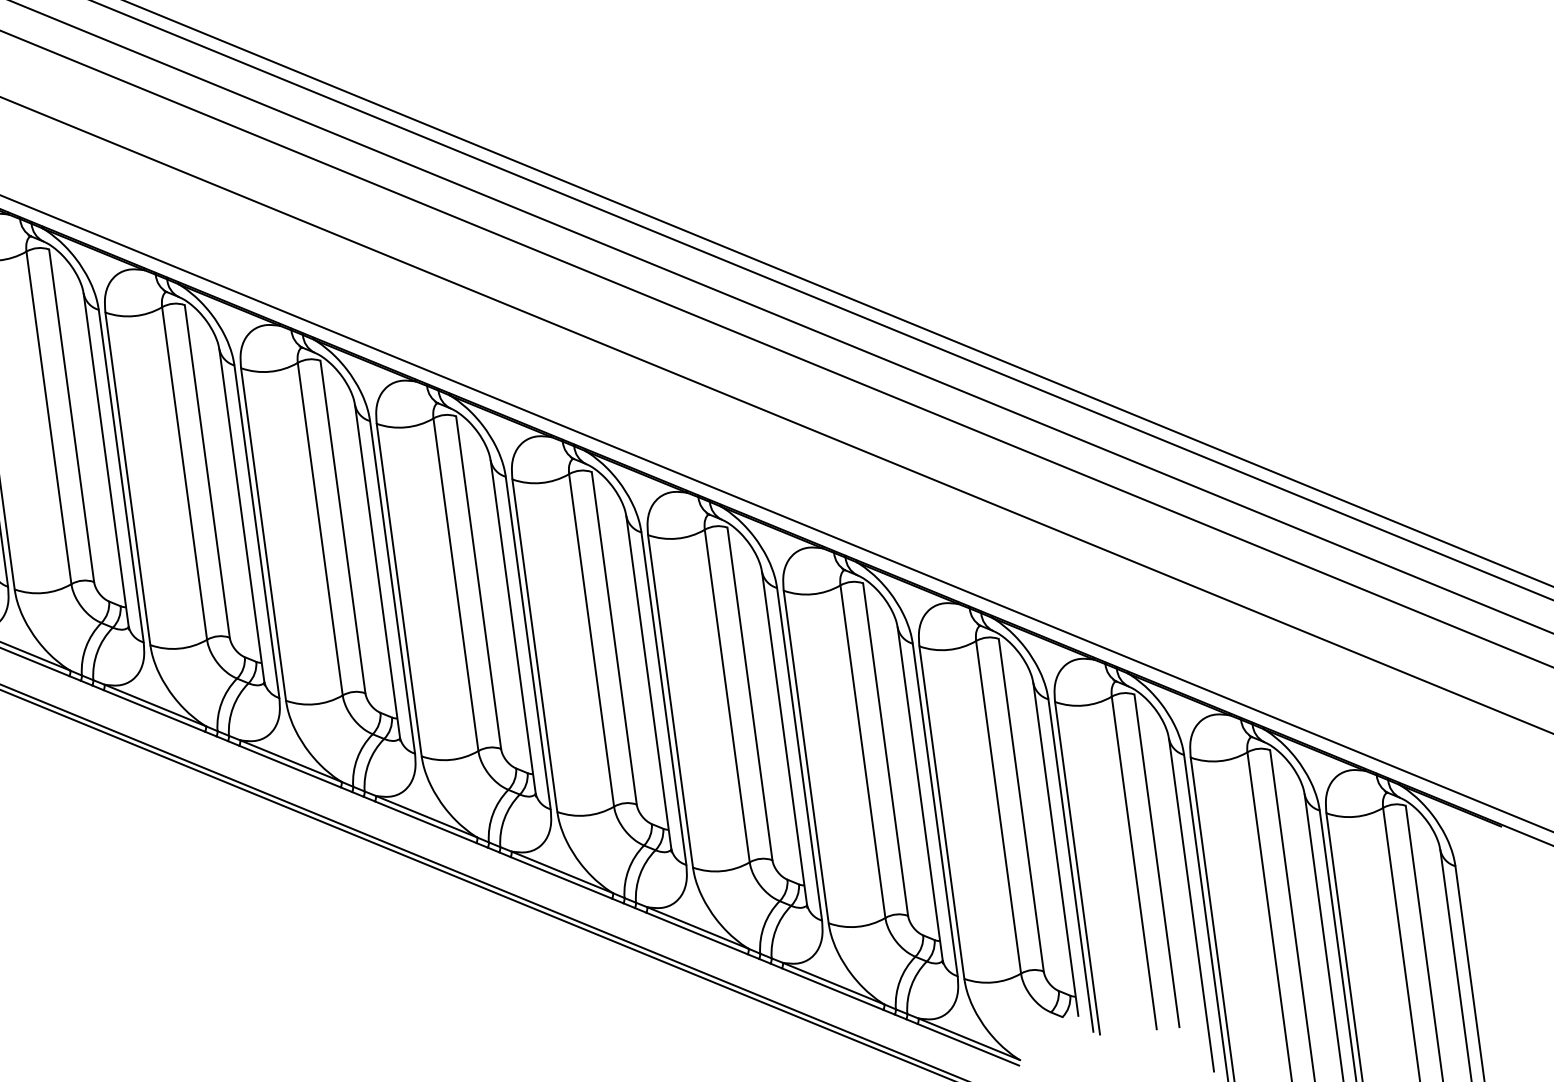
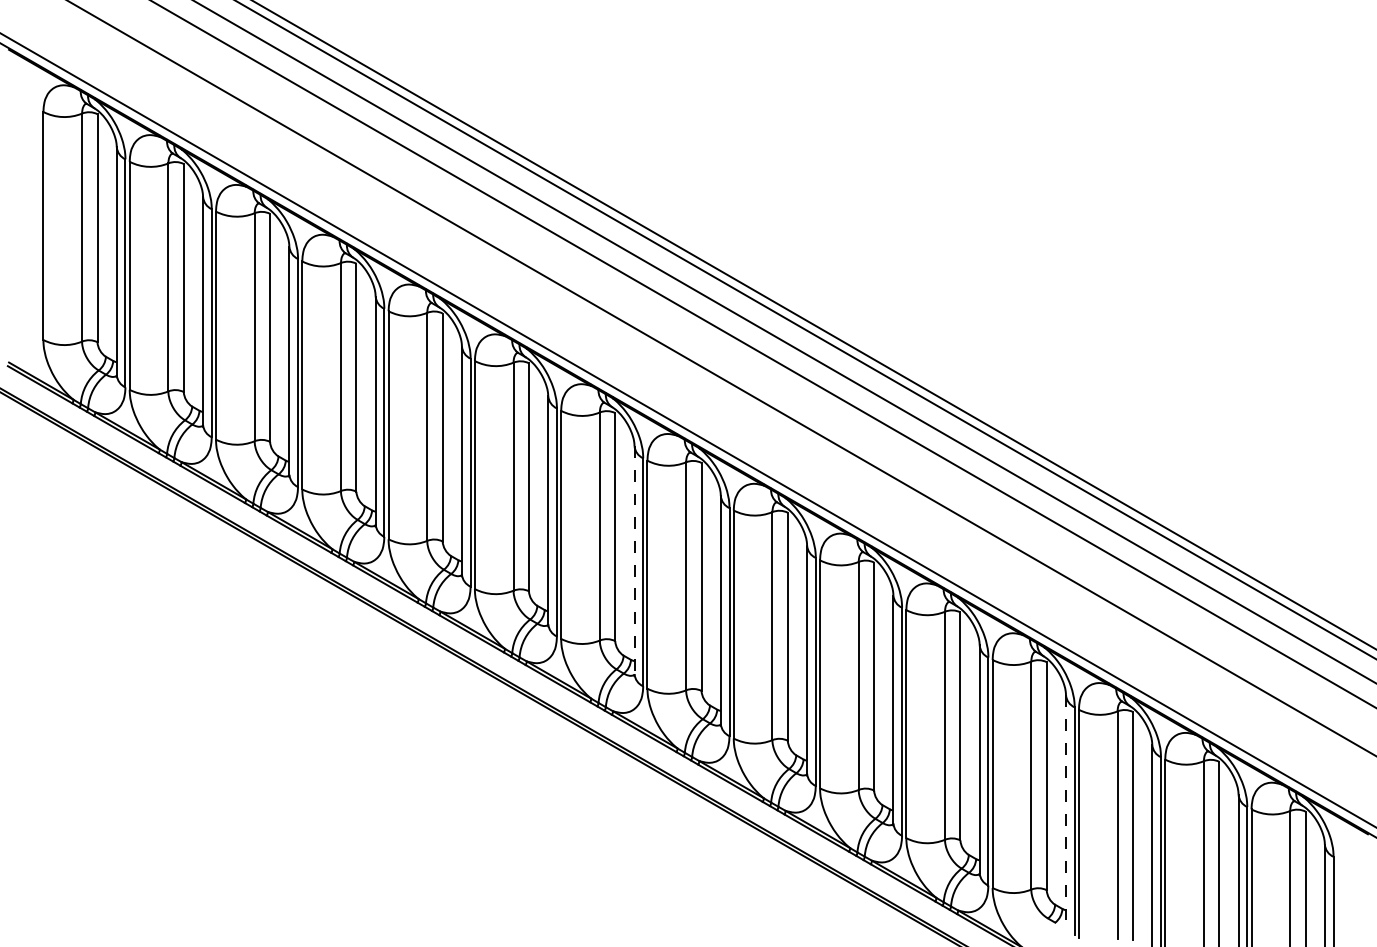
line: (377, 571) -> (634, 560), solid -> dashed
line: (1056, 849) -> (1066, 809), solid -> dashed

